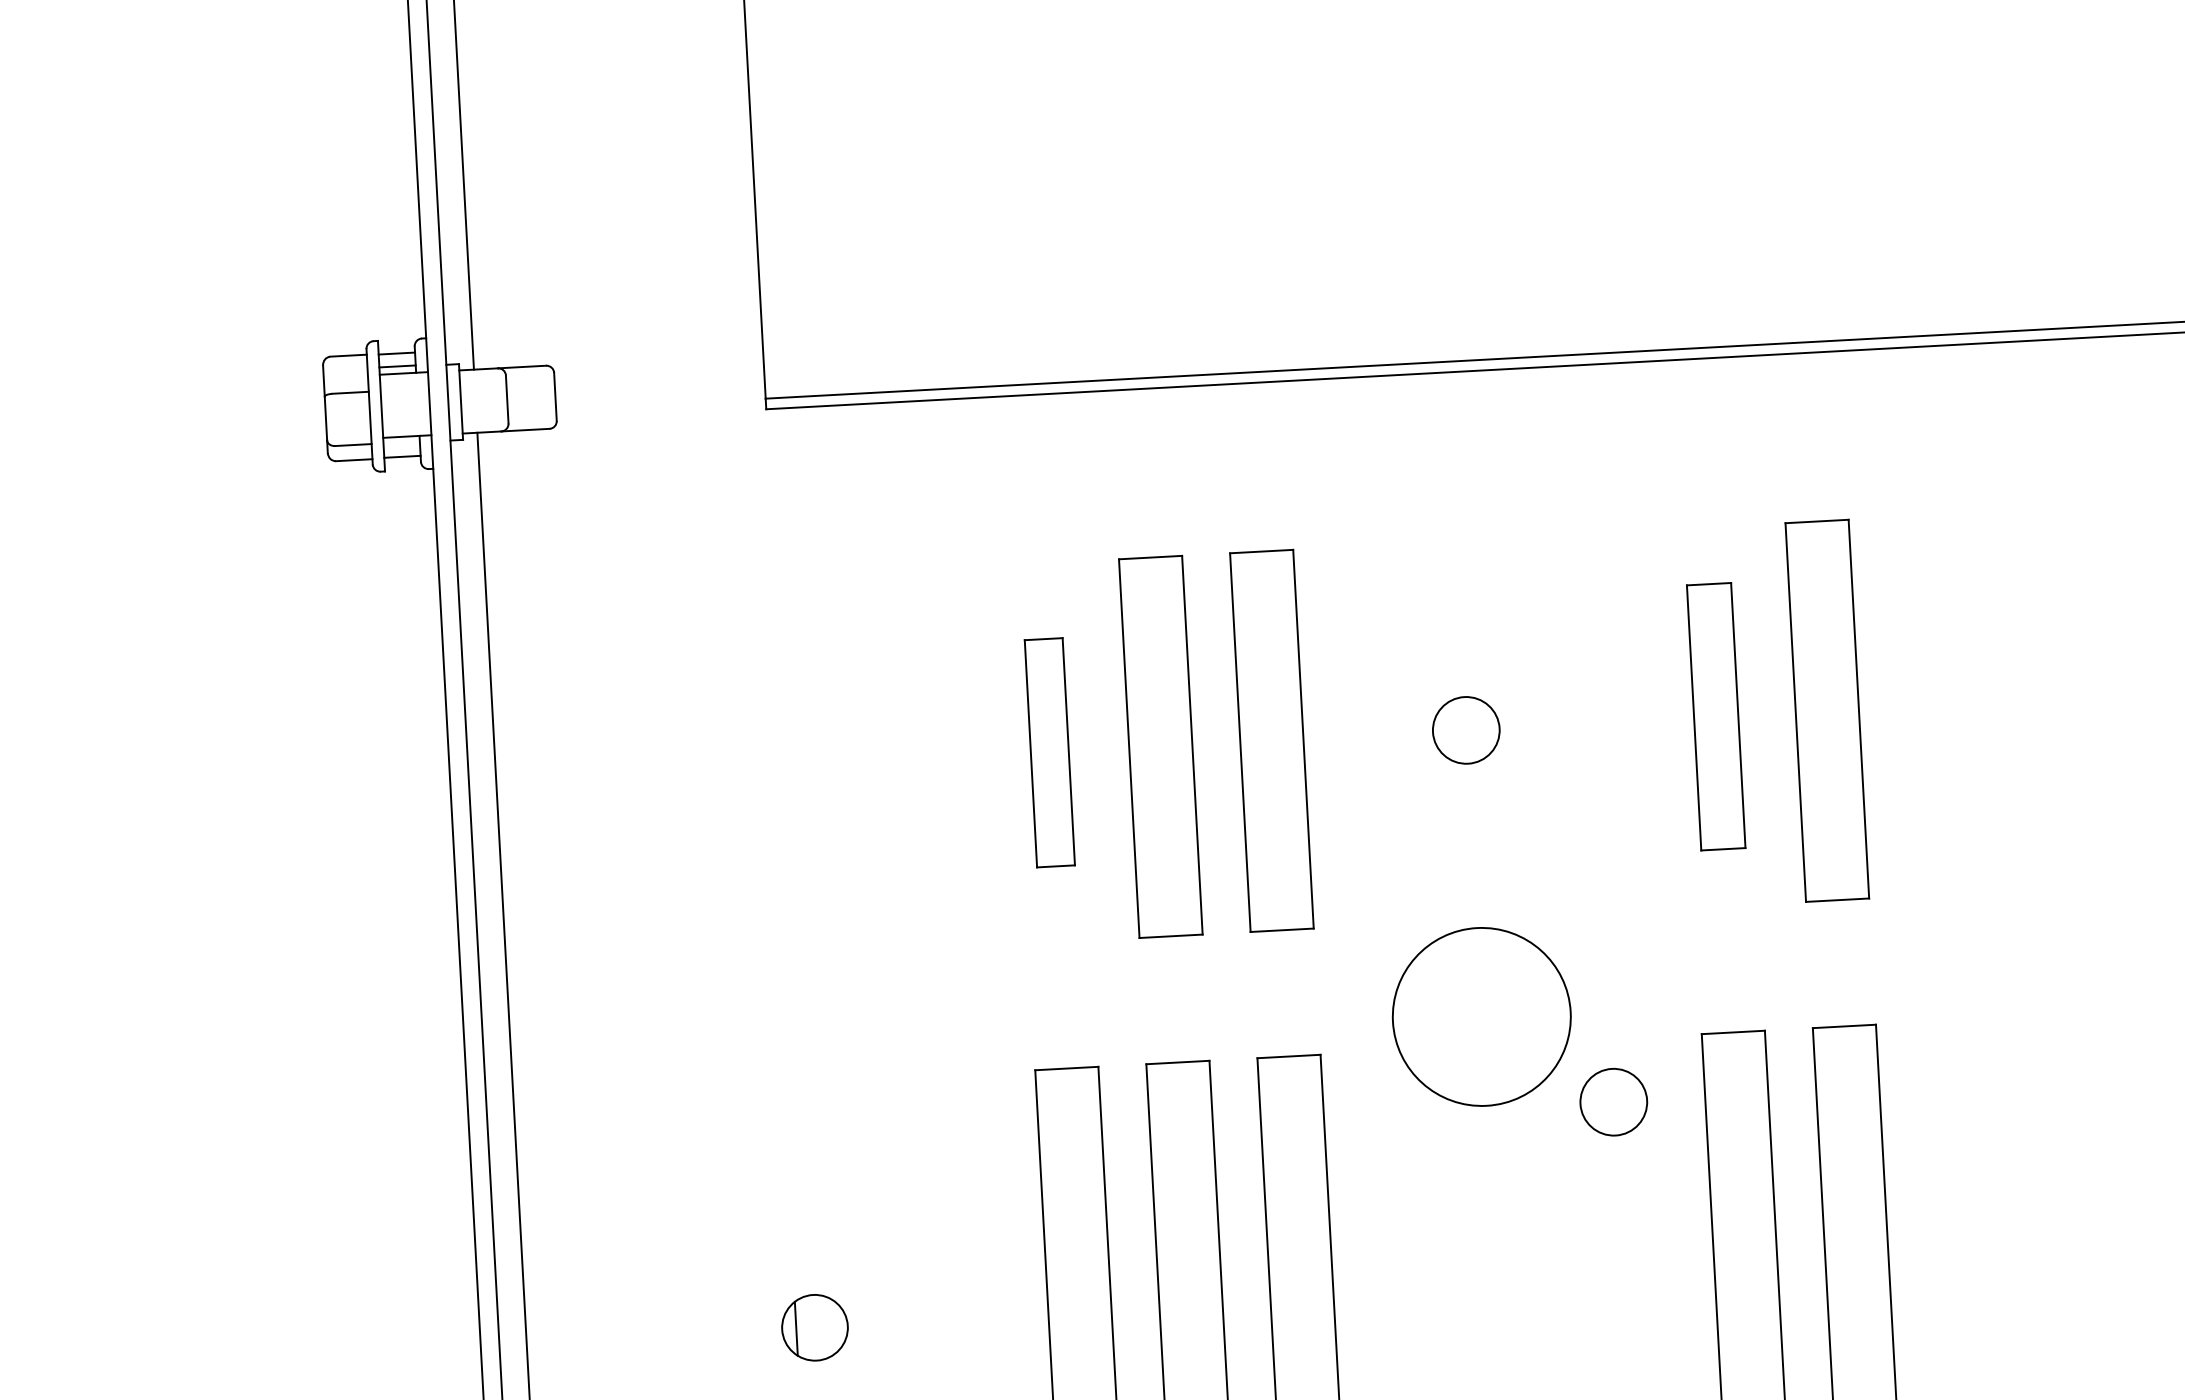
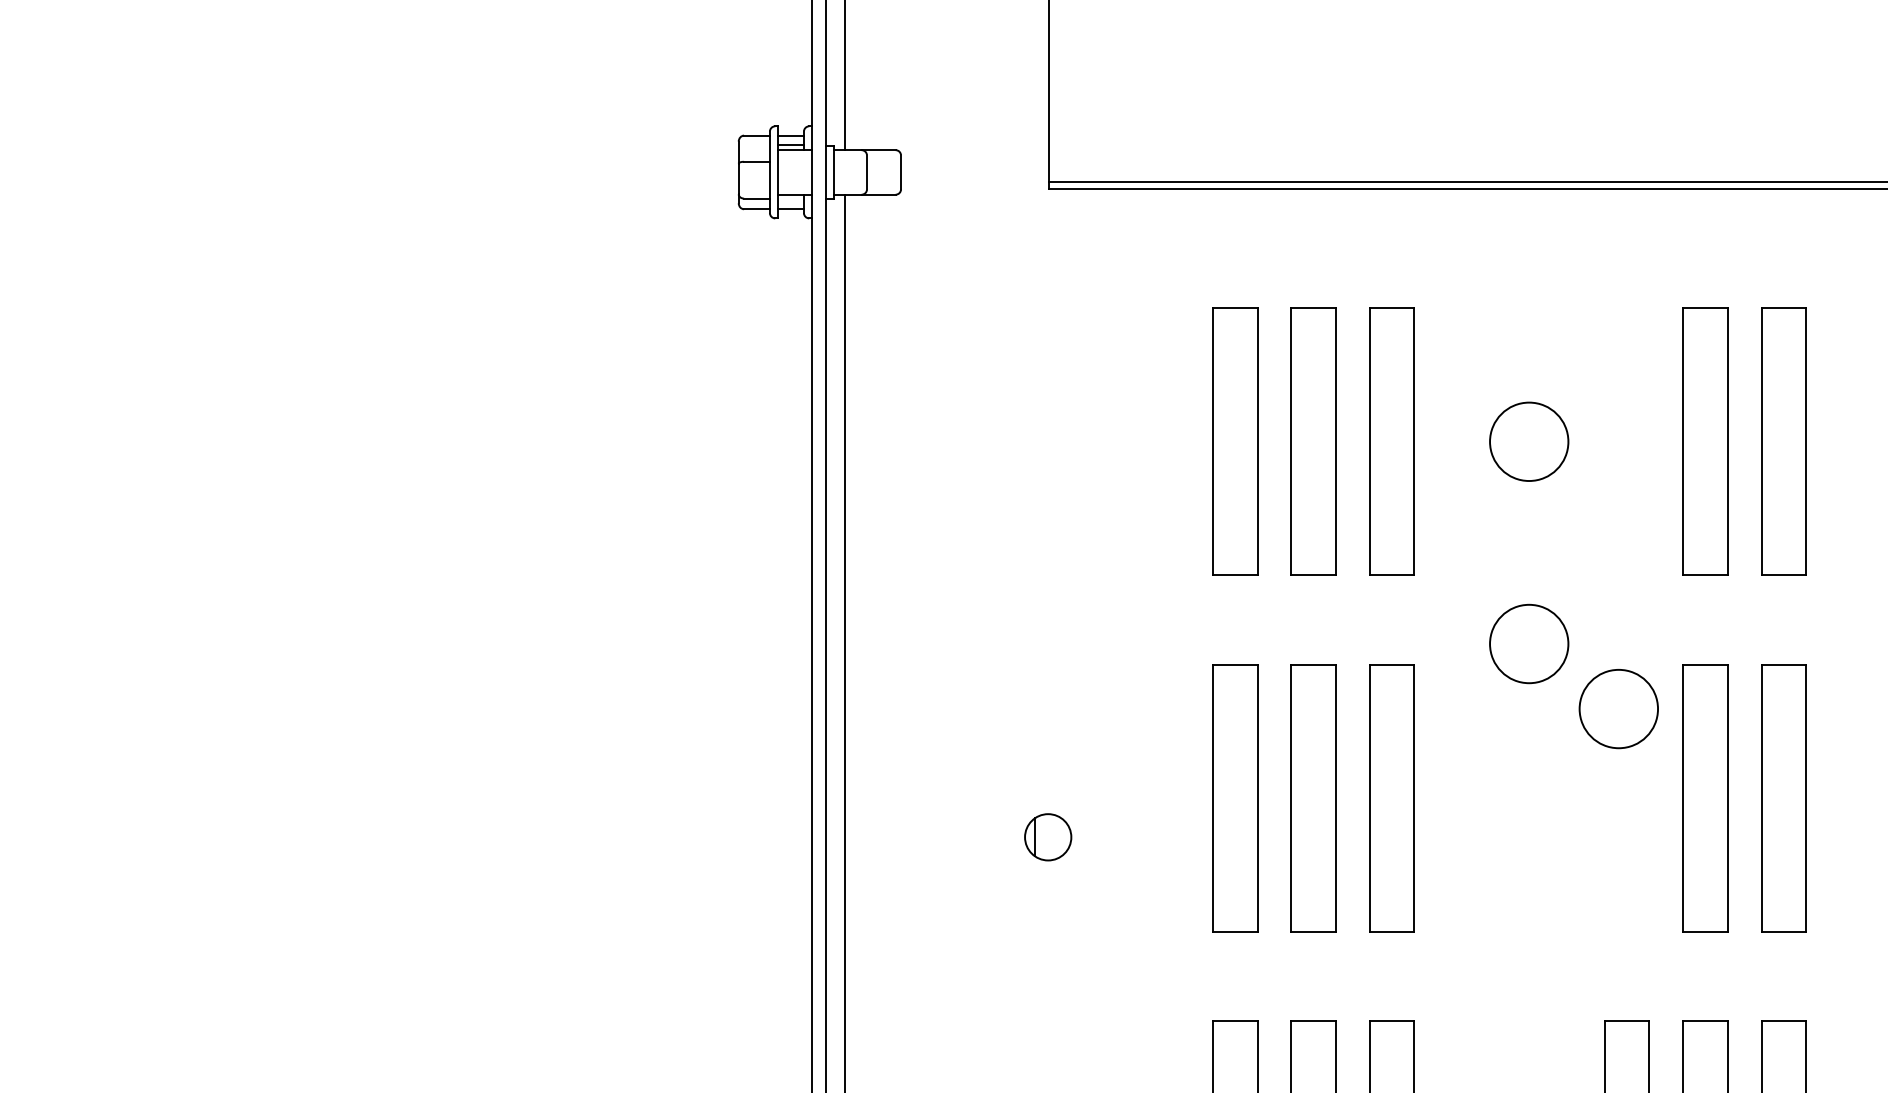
part: (1716, 716) -> (1705, 441), size x1.43
circle: (1466, 729) -> (1529, 441), size x1.67
part: (1050, 752) -> (1235, 441), size x1.67
circle: (1482, 1016) -> (1529, 643), size x0.62
circle: (1613, 1101) -> (1618, 708), size x1.67

